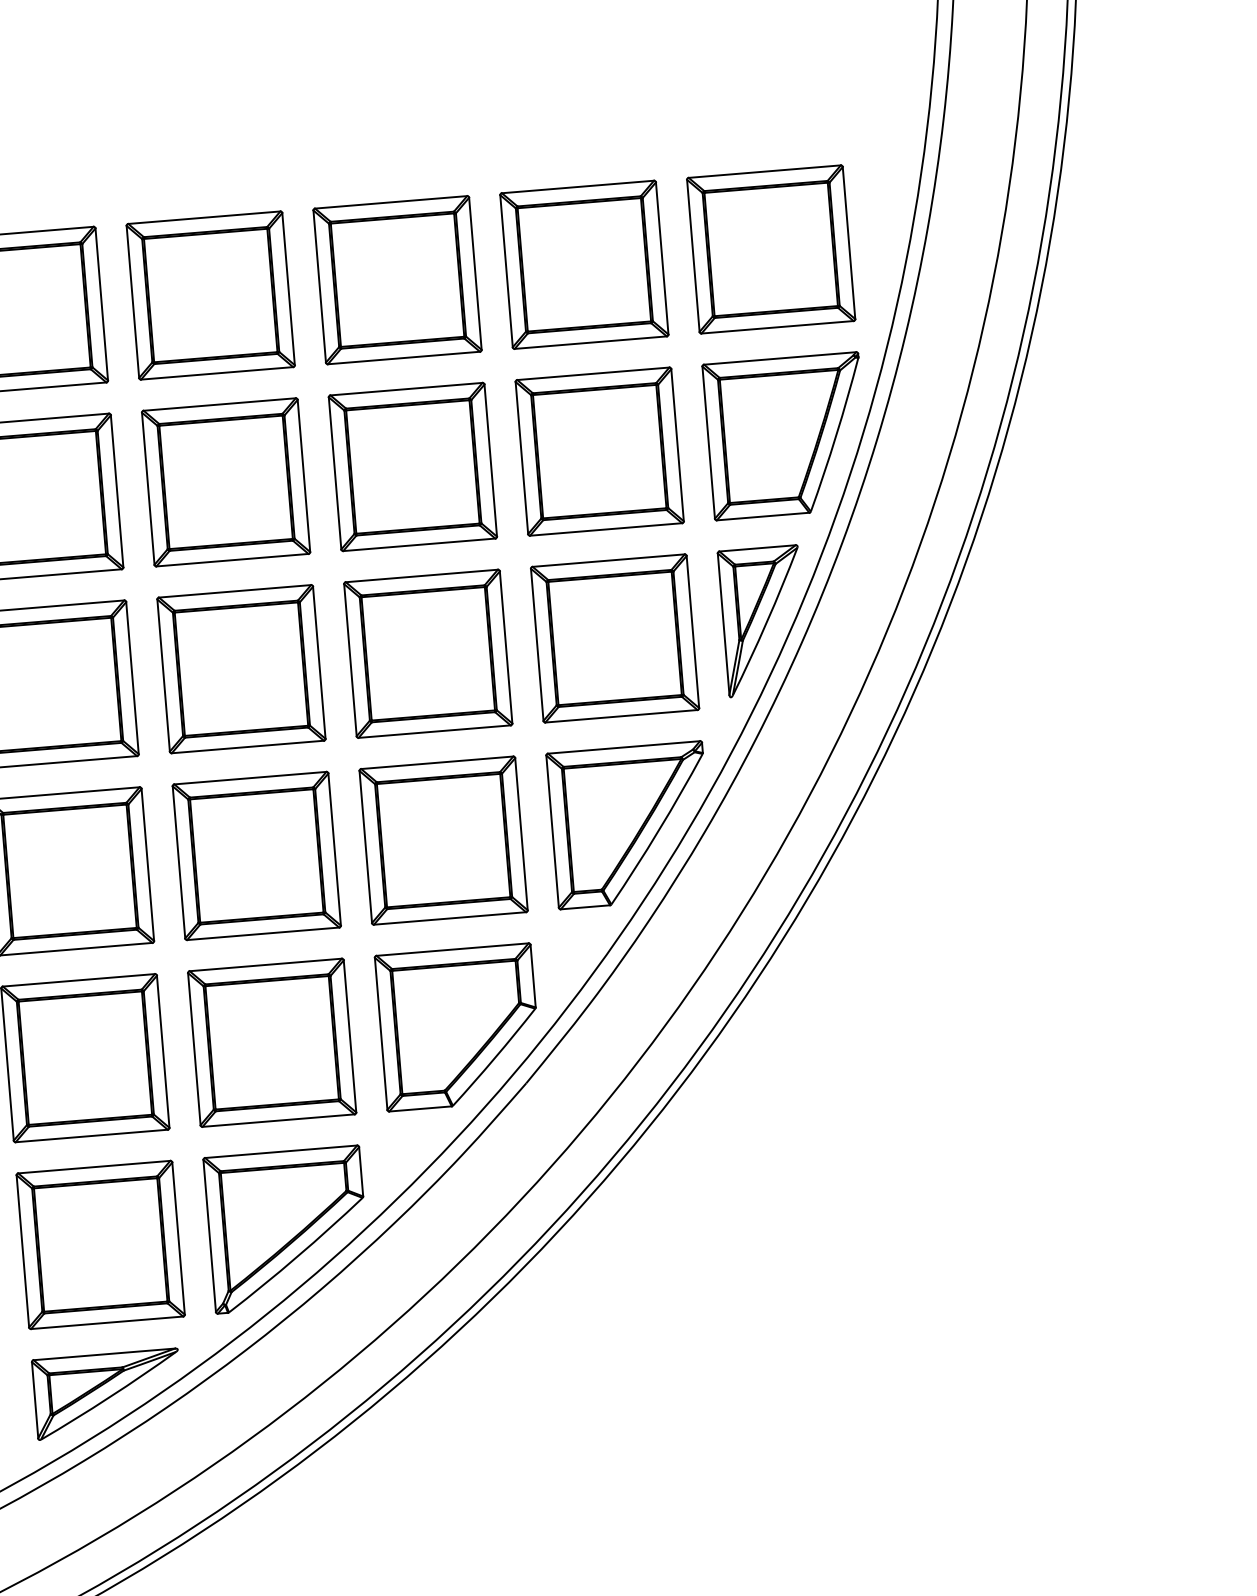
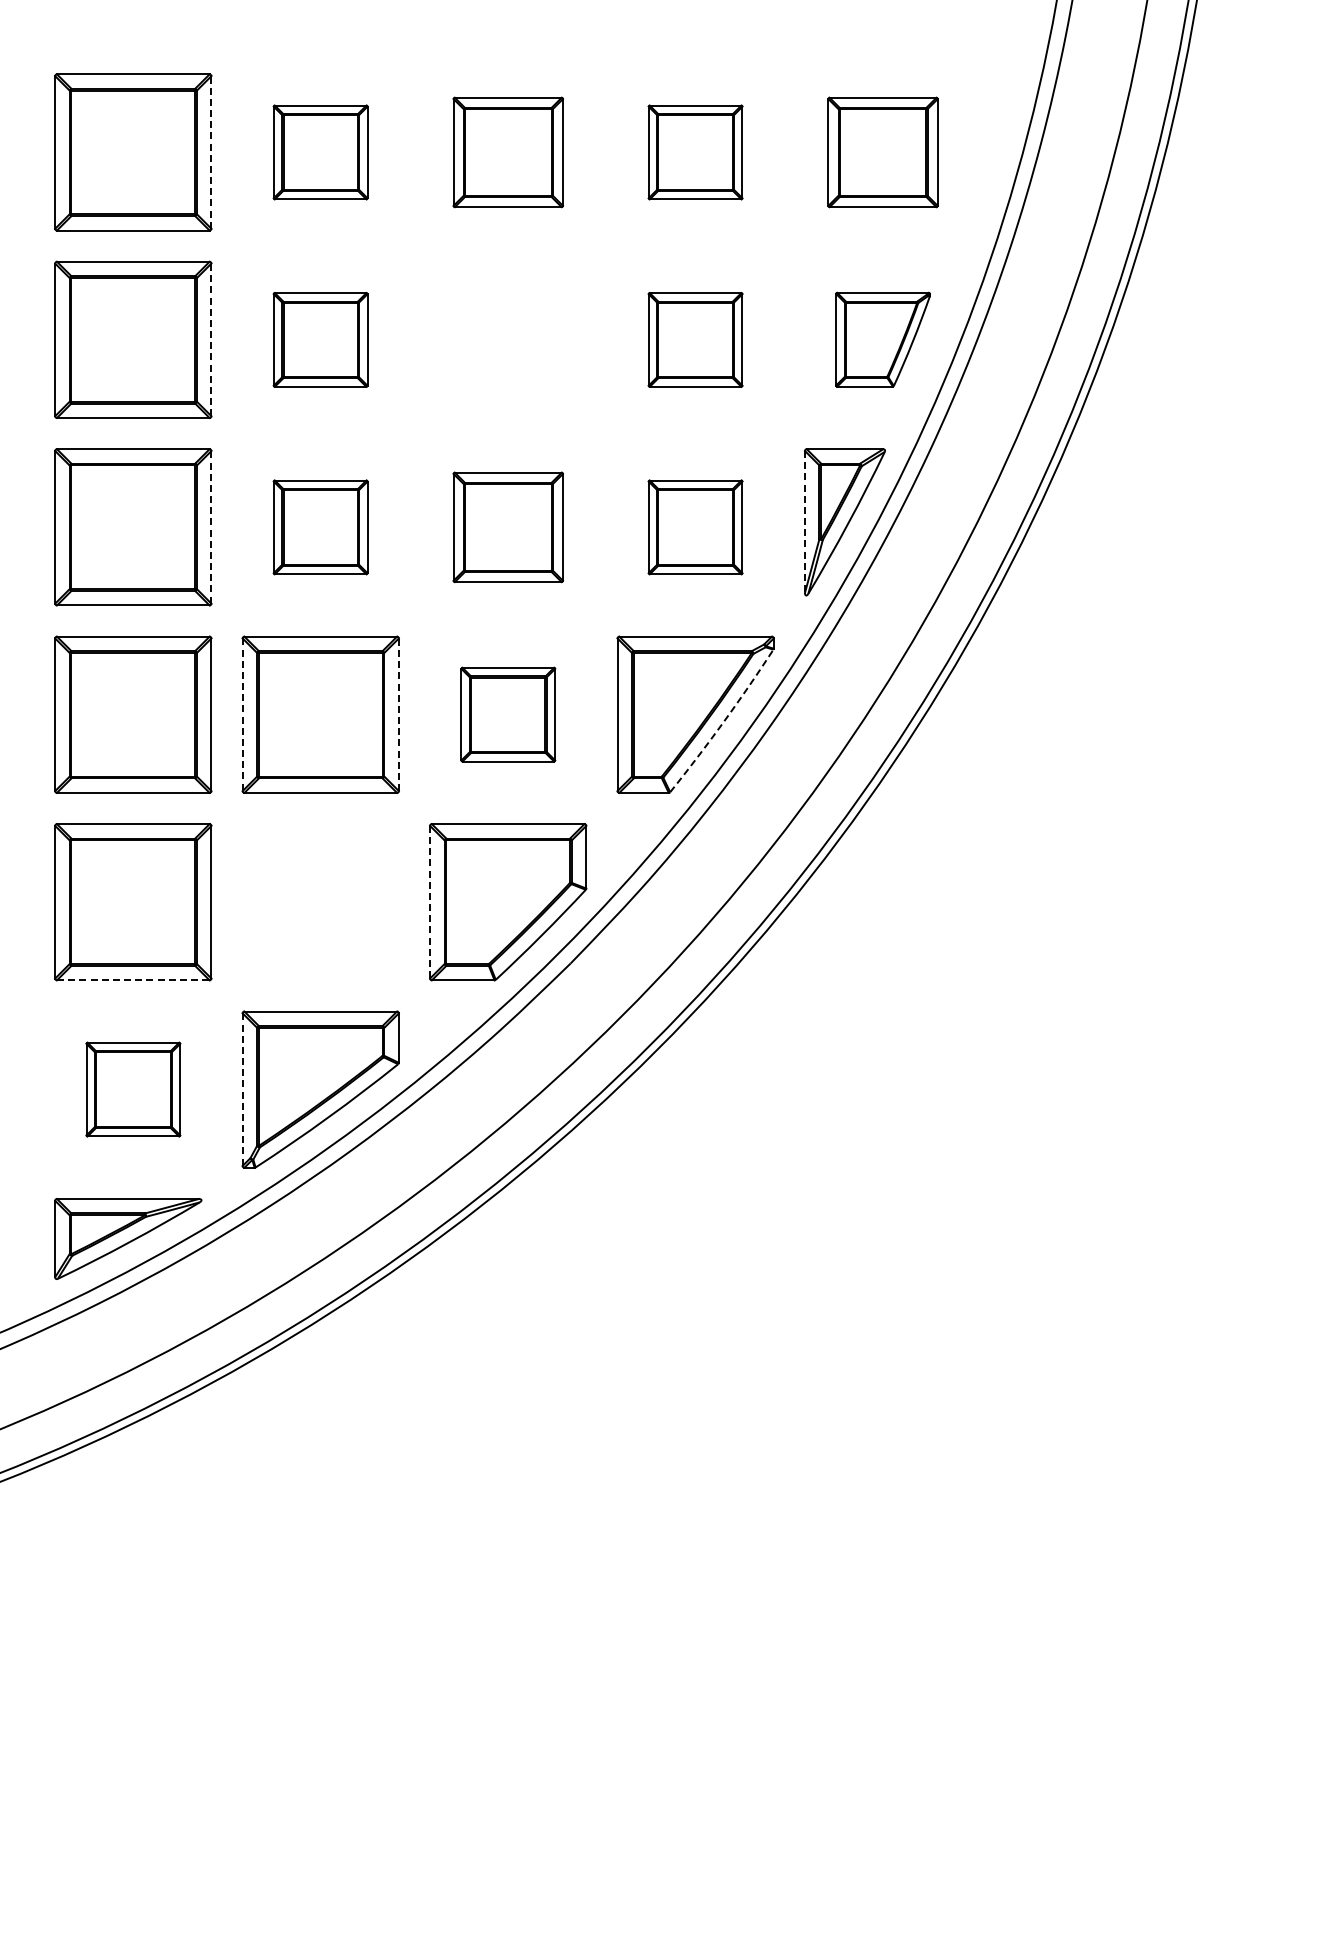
part: (770, 249) -> (882, 152), size x0.7
part: (584, 264) -> (695, 152), size x0.6
part: (397, 280) -> (508, 152), size x0.7
part: (210, 295) -> (320, 152), size x0.6
line: (101, 303) -> (211, 151), solid -> dashed
part: (785, 435) -> (882, 339), size x0.6
part: (599, 451) -> (695, 339), size x0.6
part: (413, 466) -> (508, 339), removed
part: (225, 481) -> (320, 339), size x0.6
line: (117, 490) -> (211, 339), solid -> dashed
line: (723, 623) -> (804, 521), solid -> dashed
part: (614, 638) -> (695, 527), size x0.6
part: (428, 653) -> (508, 527), size x0.7
part: (241, 669) -> (320, 527), size x0.6
line: (132, 677) -> (211, 526), solid -> dashed
arc: (658, 830) -> (723, 722), solid -> dashed
part: (443, 840) -> (508, 714), size x0.6
line: (334, 849) -> (398, 714), solid -> dashed
line: (178, 863) -> (242, 715), solid -> dashed
line: (381, 1034) -> (430, 902), solid -> dashed
part: (271, 1043) -> (320, 902), removed
line: (91, 1136) -> (133, 980), solid -> dashed
line: (209, 1236) -> (242, 1090), solid -> dashed
part: (100, 1244) -> (133, 1089), size x0.6

